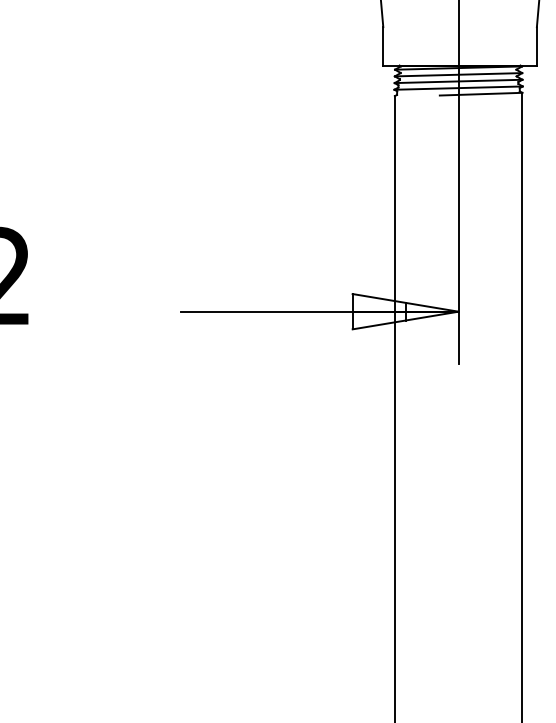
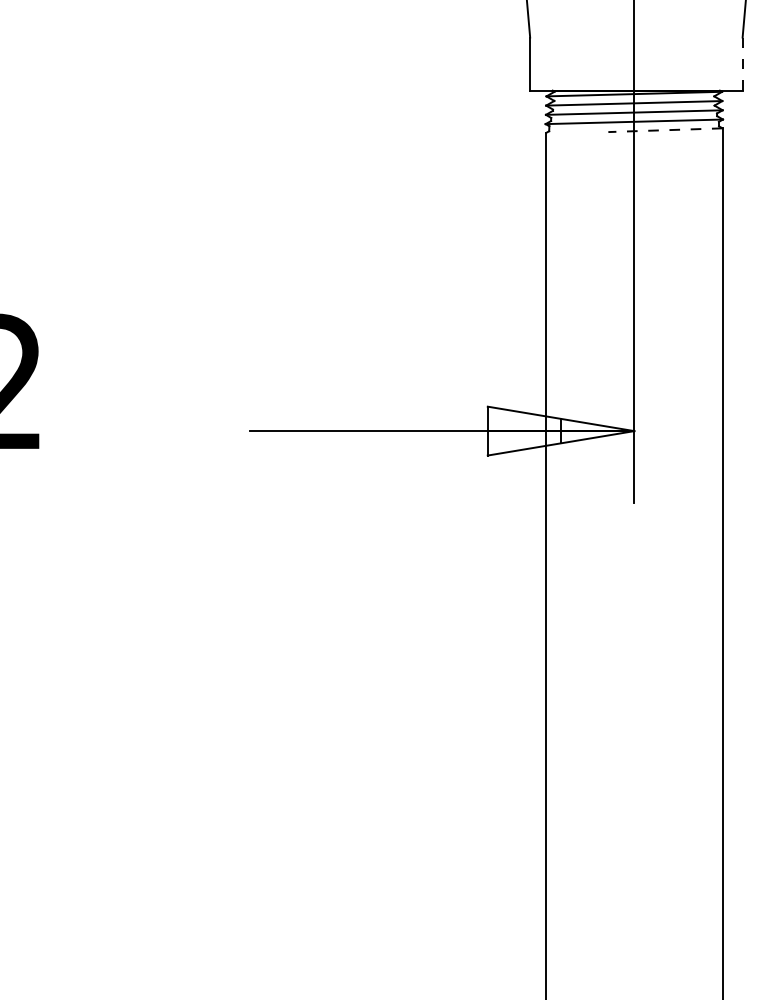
line: (536, 46) -> (742, 64), solid -> dashed
line: (480, 94) -> (664, 130), solid -> dashed

